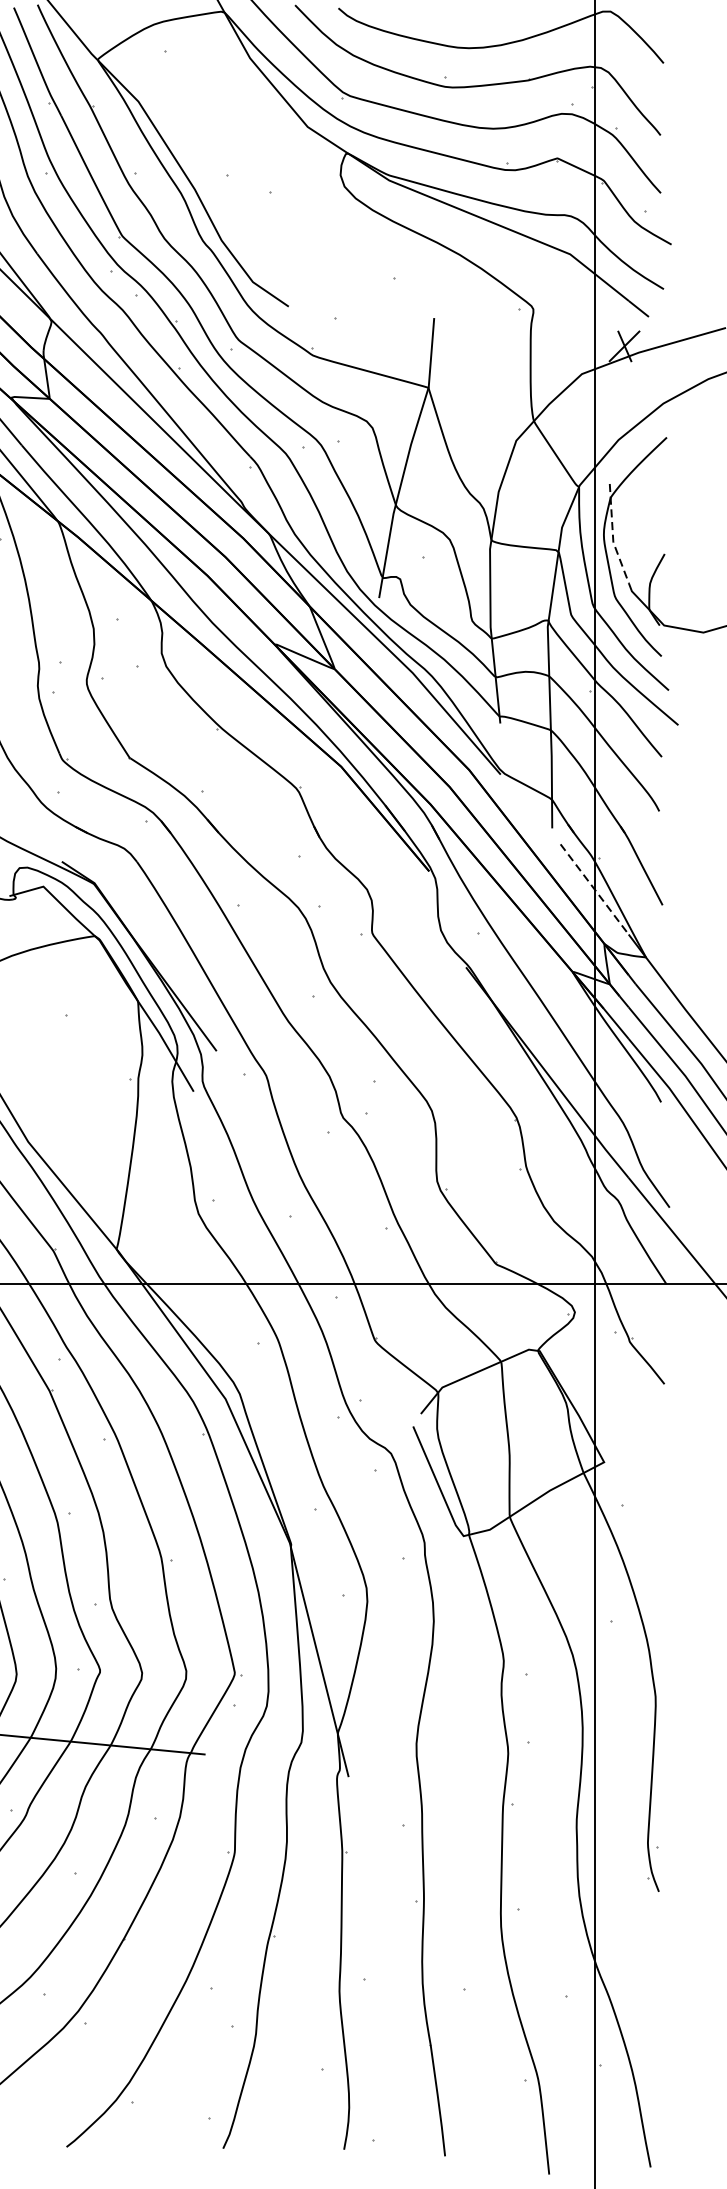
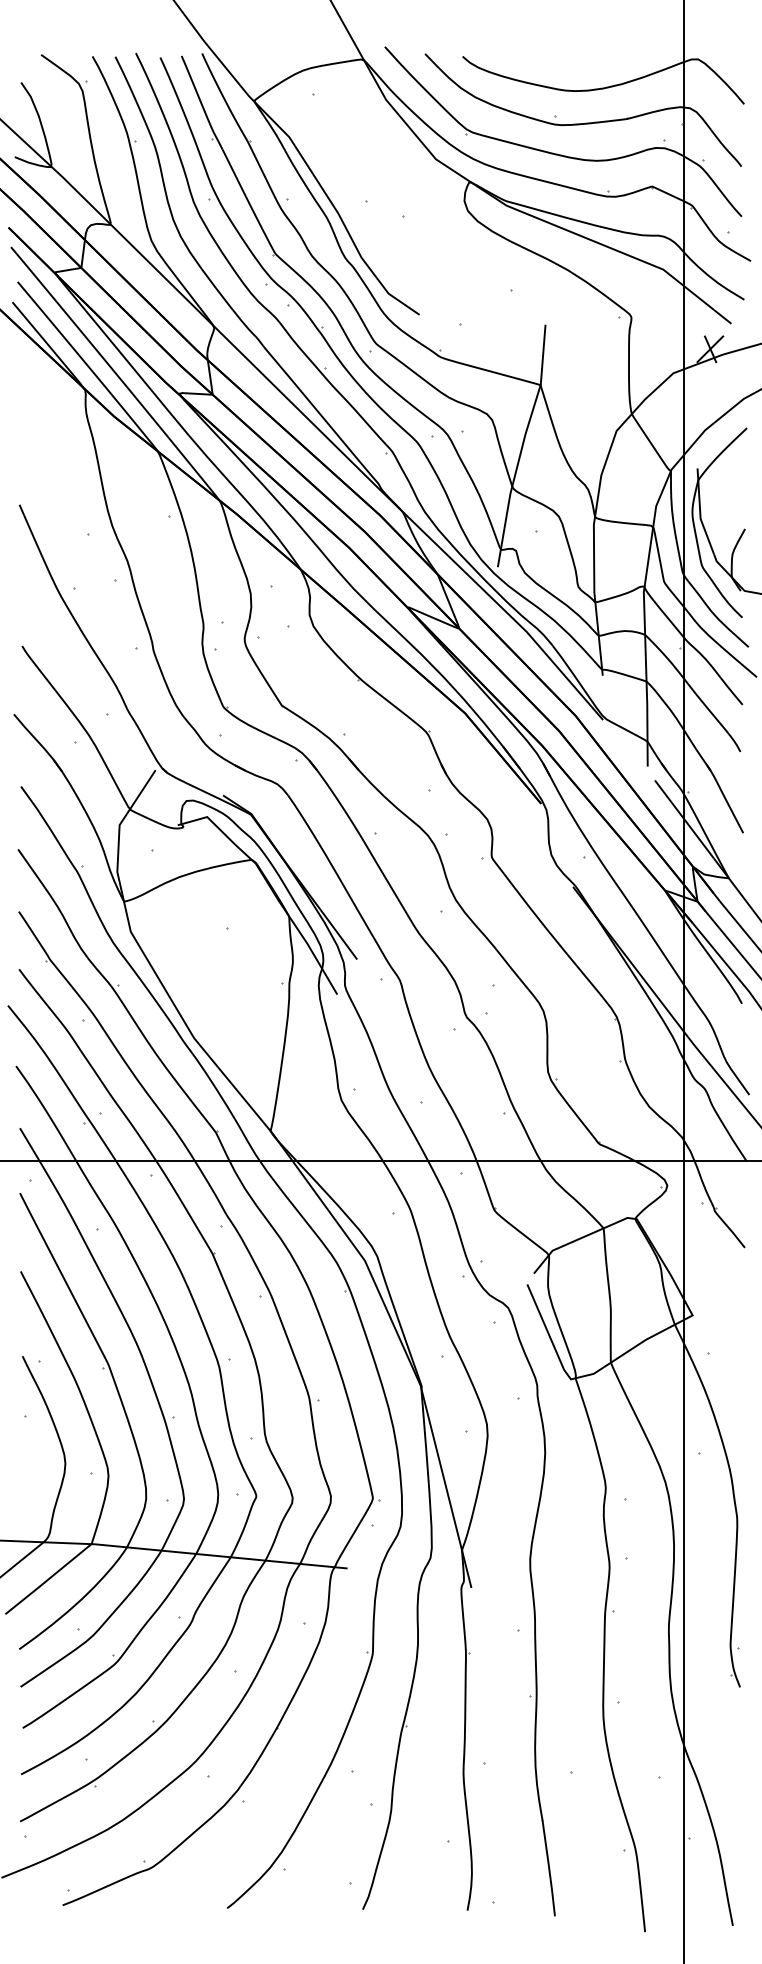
line: (613, 536) -> (700, 513), dashed -> solid
line: (594, 889) -> (684, 819), dashed -> solid

